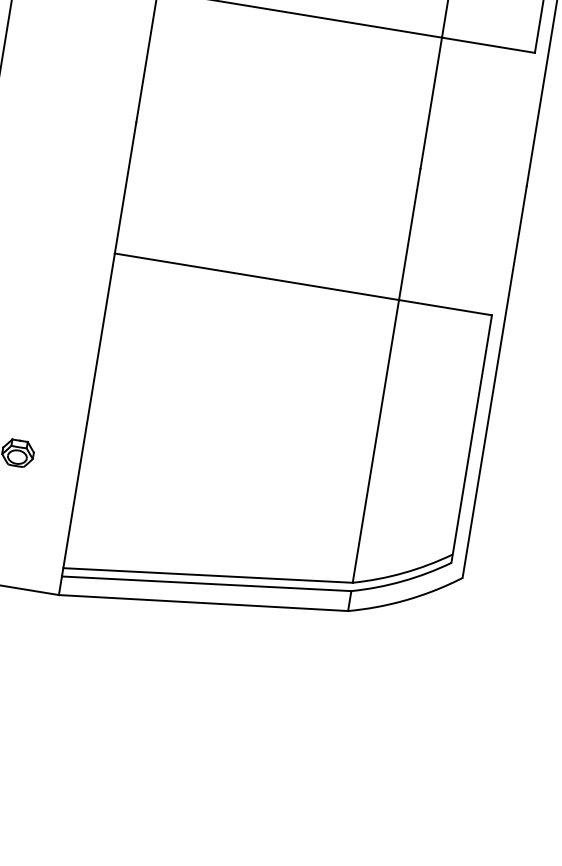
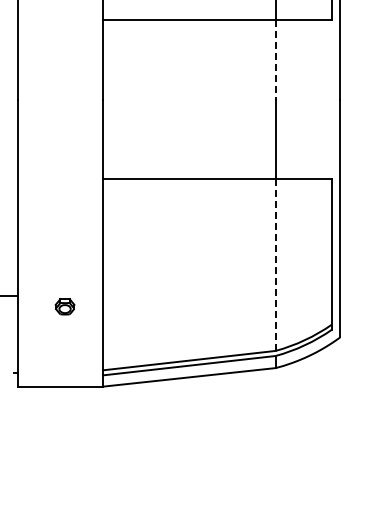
line: (431, 102) -> (275, 59), solid -> dashed
line: (375, 442) -> (275, 265), solid -> dashed

